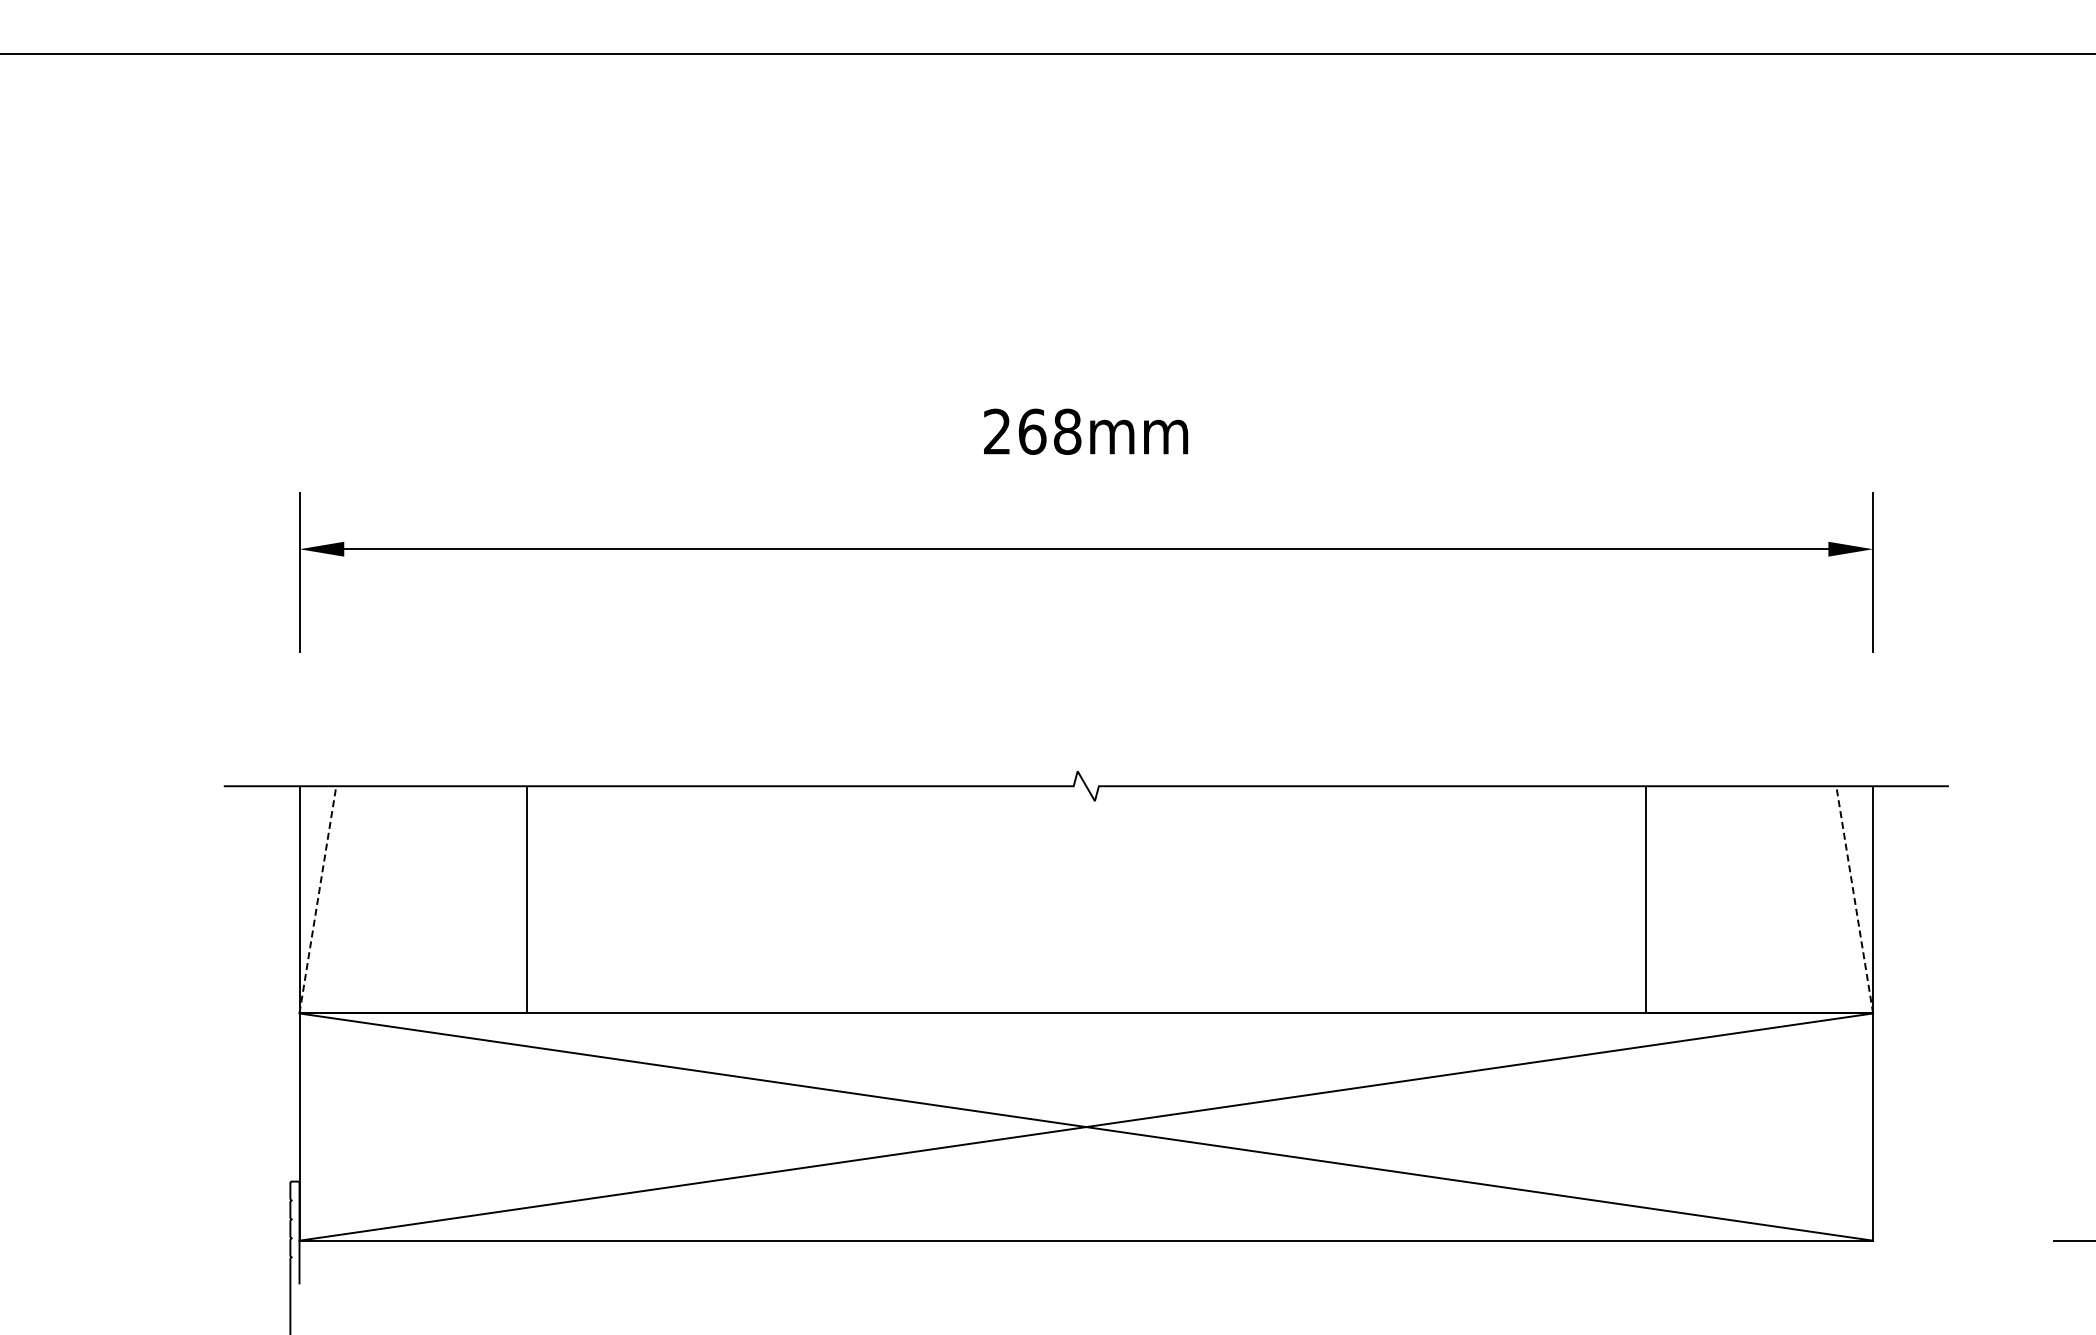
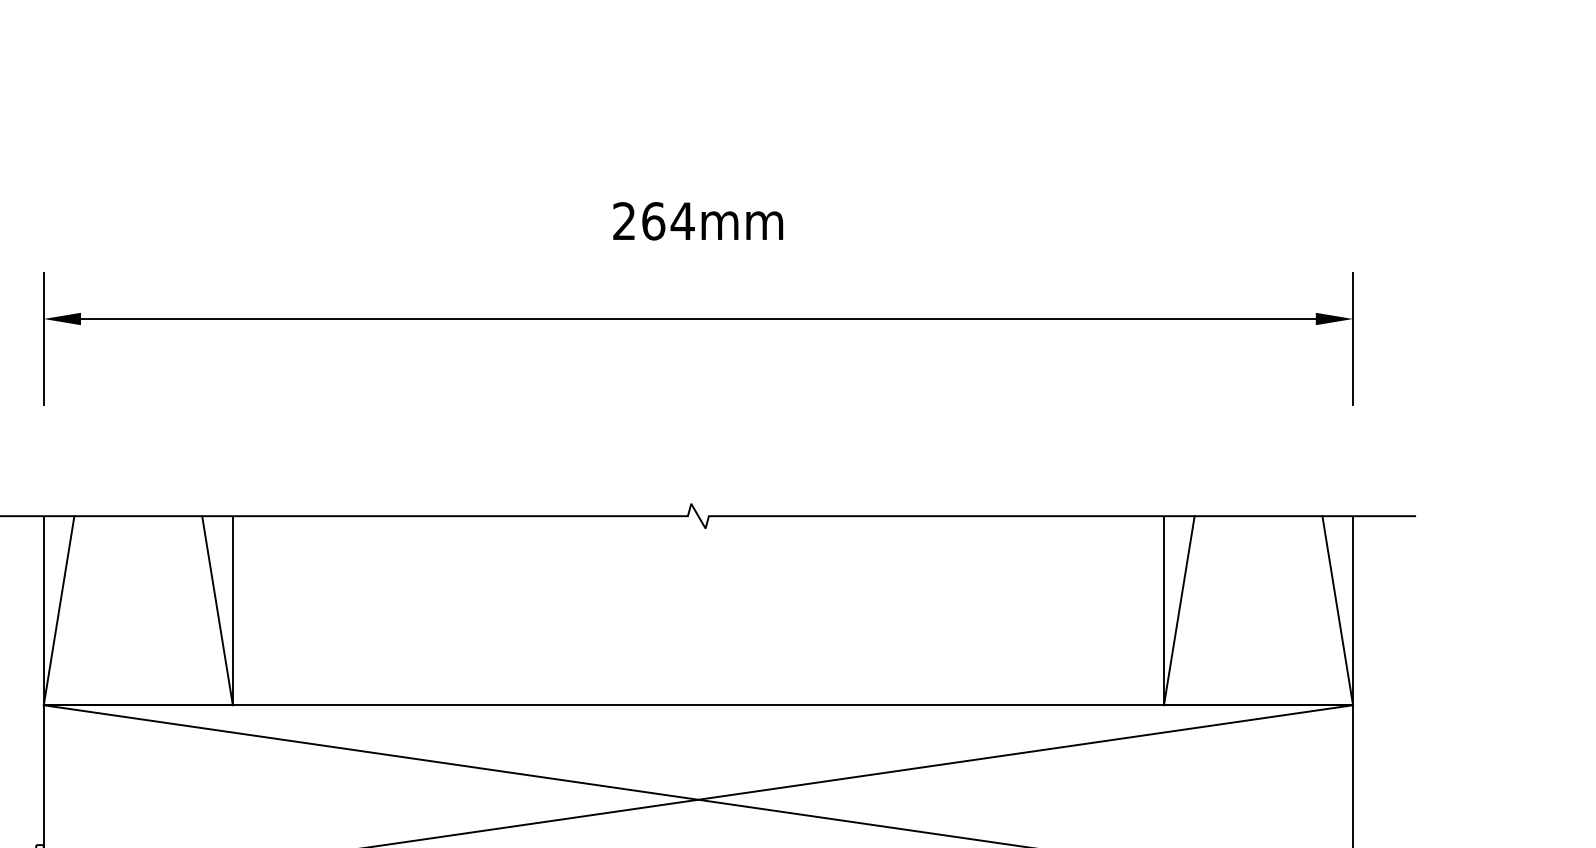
text: (1067, 431) -> (682, 221), 268mm -> 264mm
line: (317, 899) -> (58, 610), dashed -> solid
line: (507, 899) -> (216, 610), added
line: (1663, 899) -> (1178, 610), added
line: (1854, 899) -> (1337, 610), dashed -> solid

